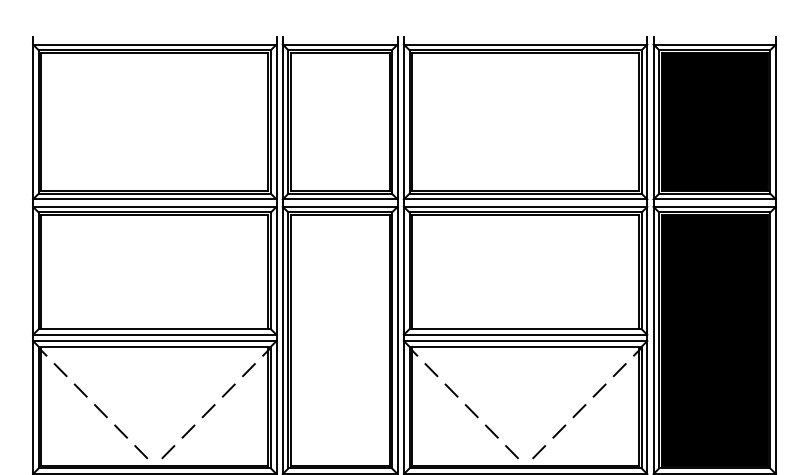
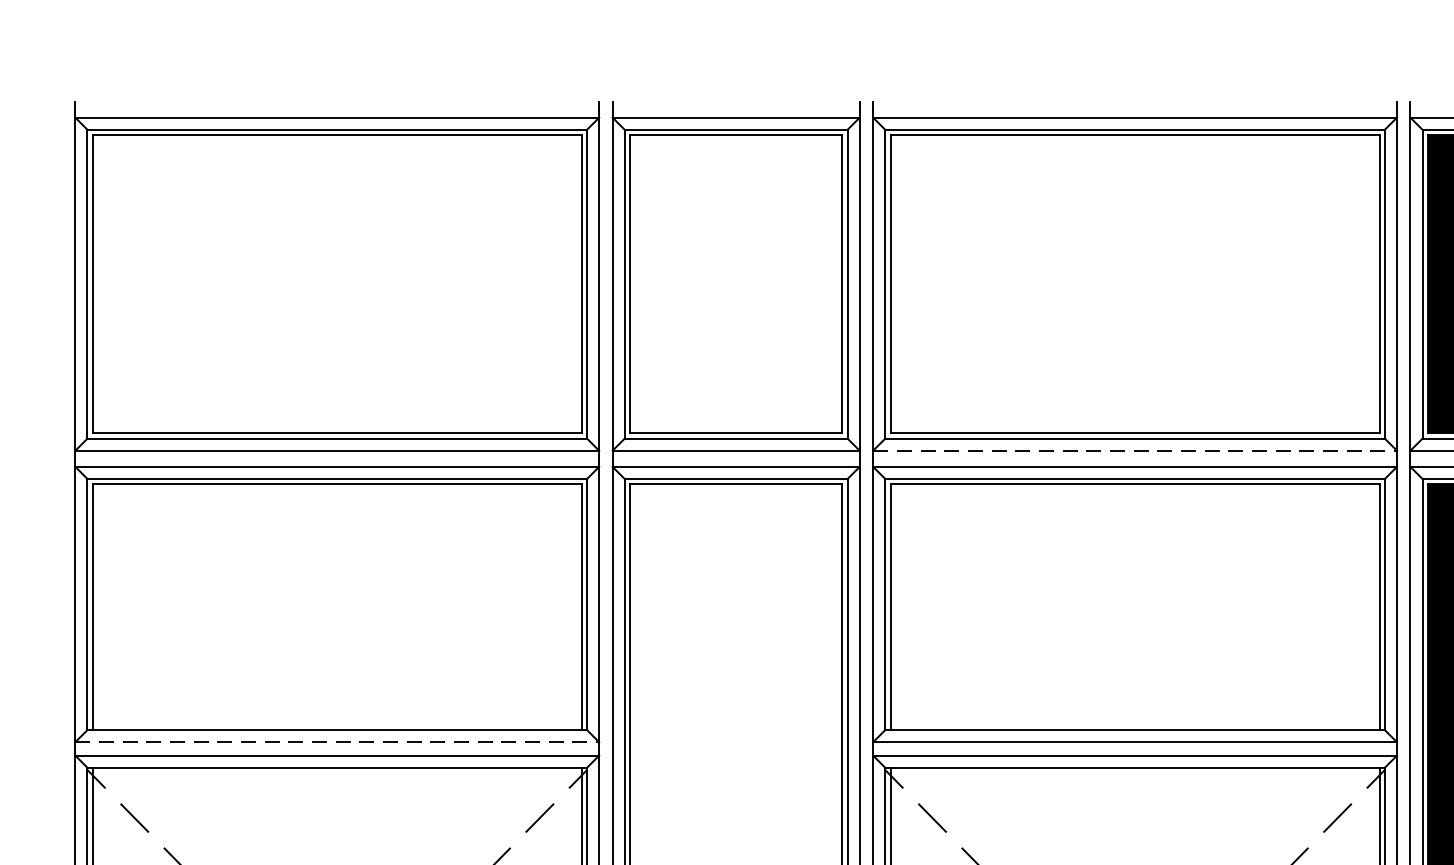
line: (525, 199) -> (1134, 451), solid -> dashed
line: (154, 334) -> (336, 741), solid -> dashed

